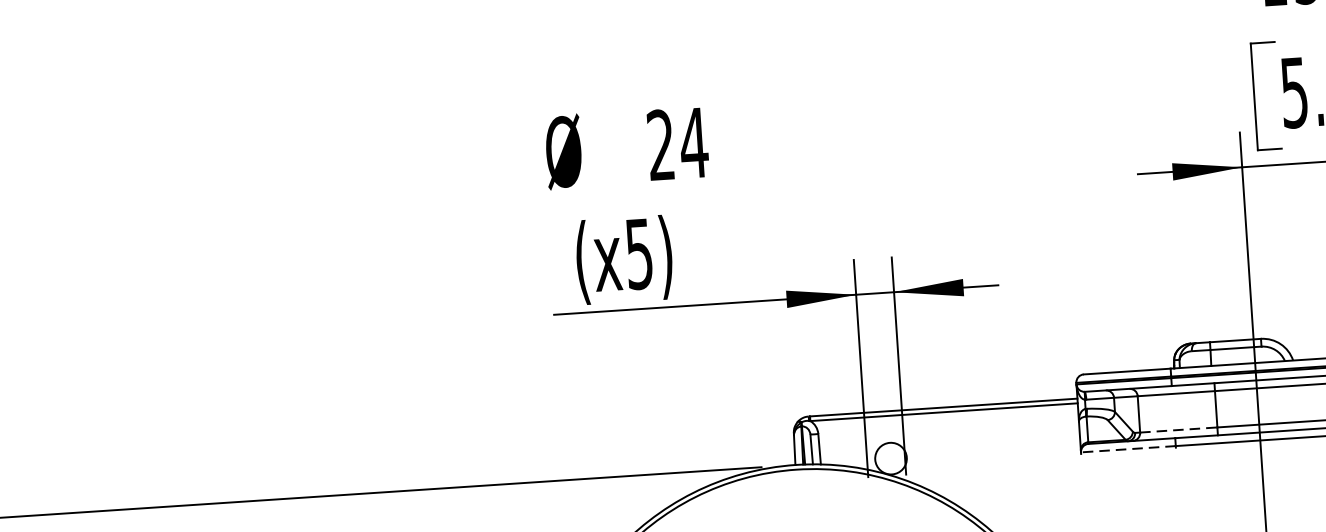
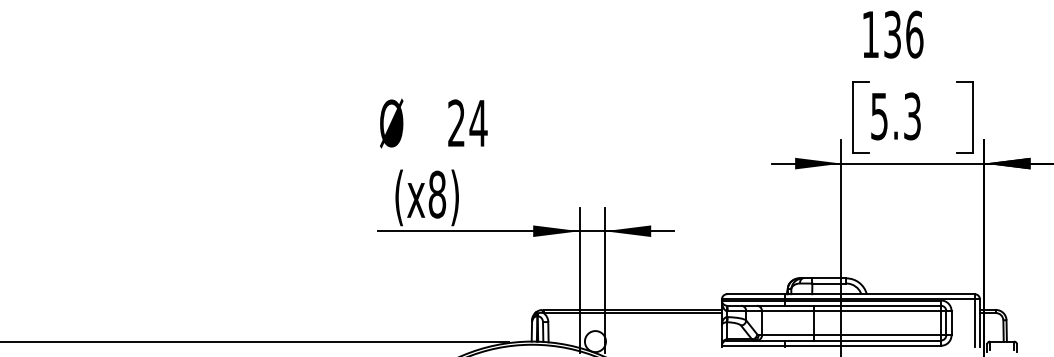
text: (639, 253) -> (437, 194), (x5) -> (x8)
line: (1178, 430) -> (787, 335), dashed -> solid
line: (1128, 448) -> (753, 345), dashed -> solid

